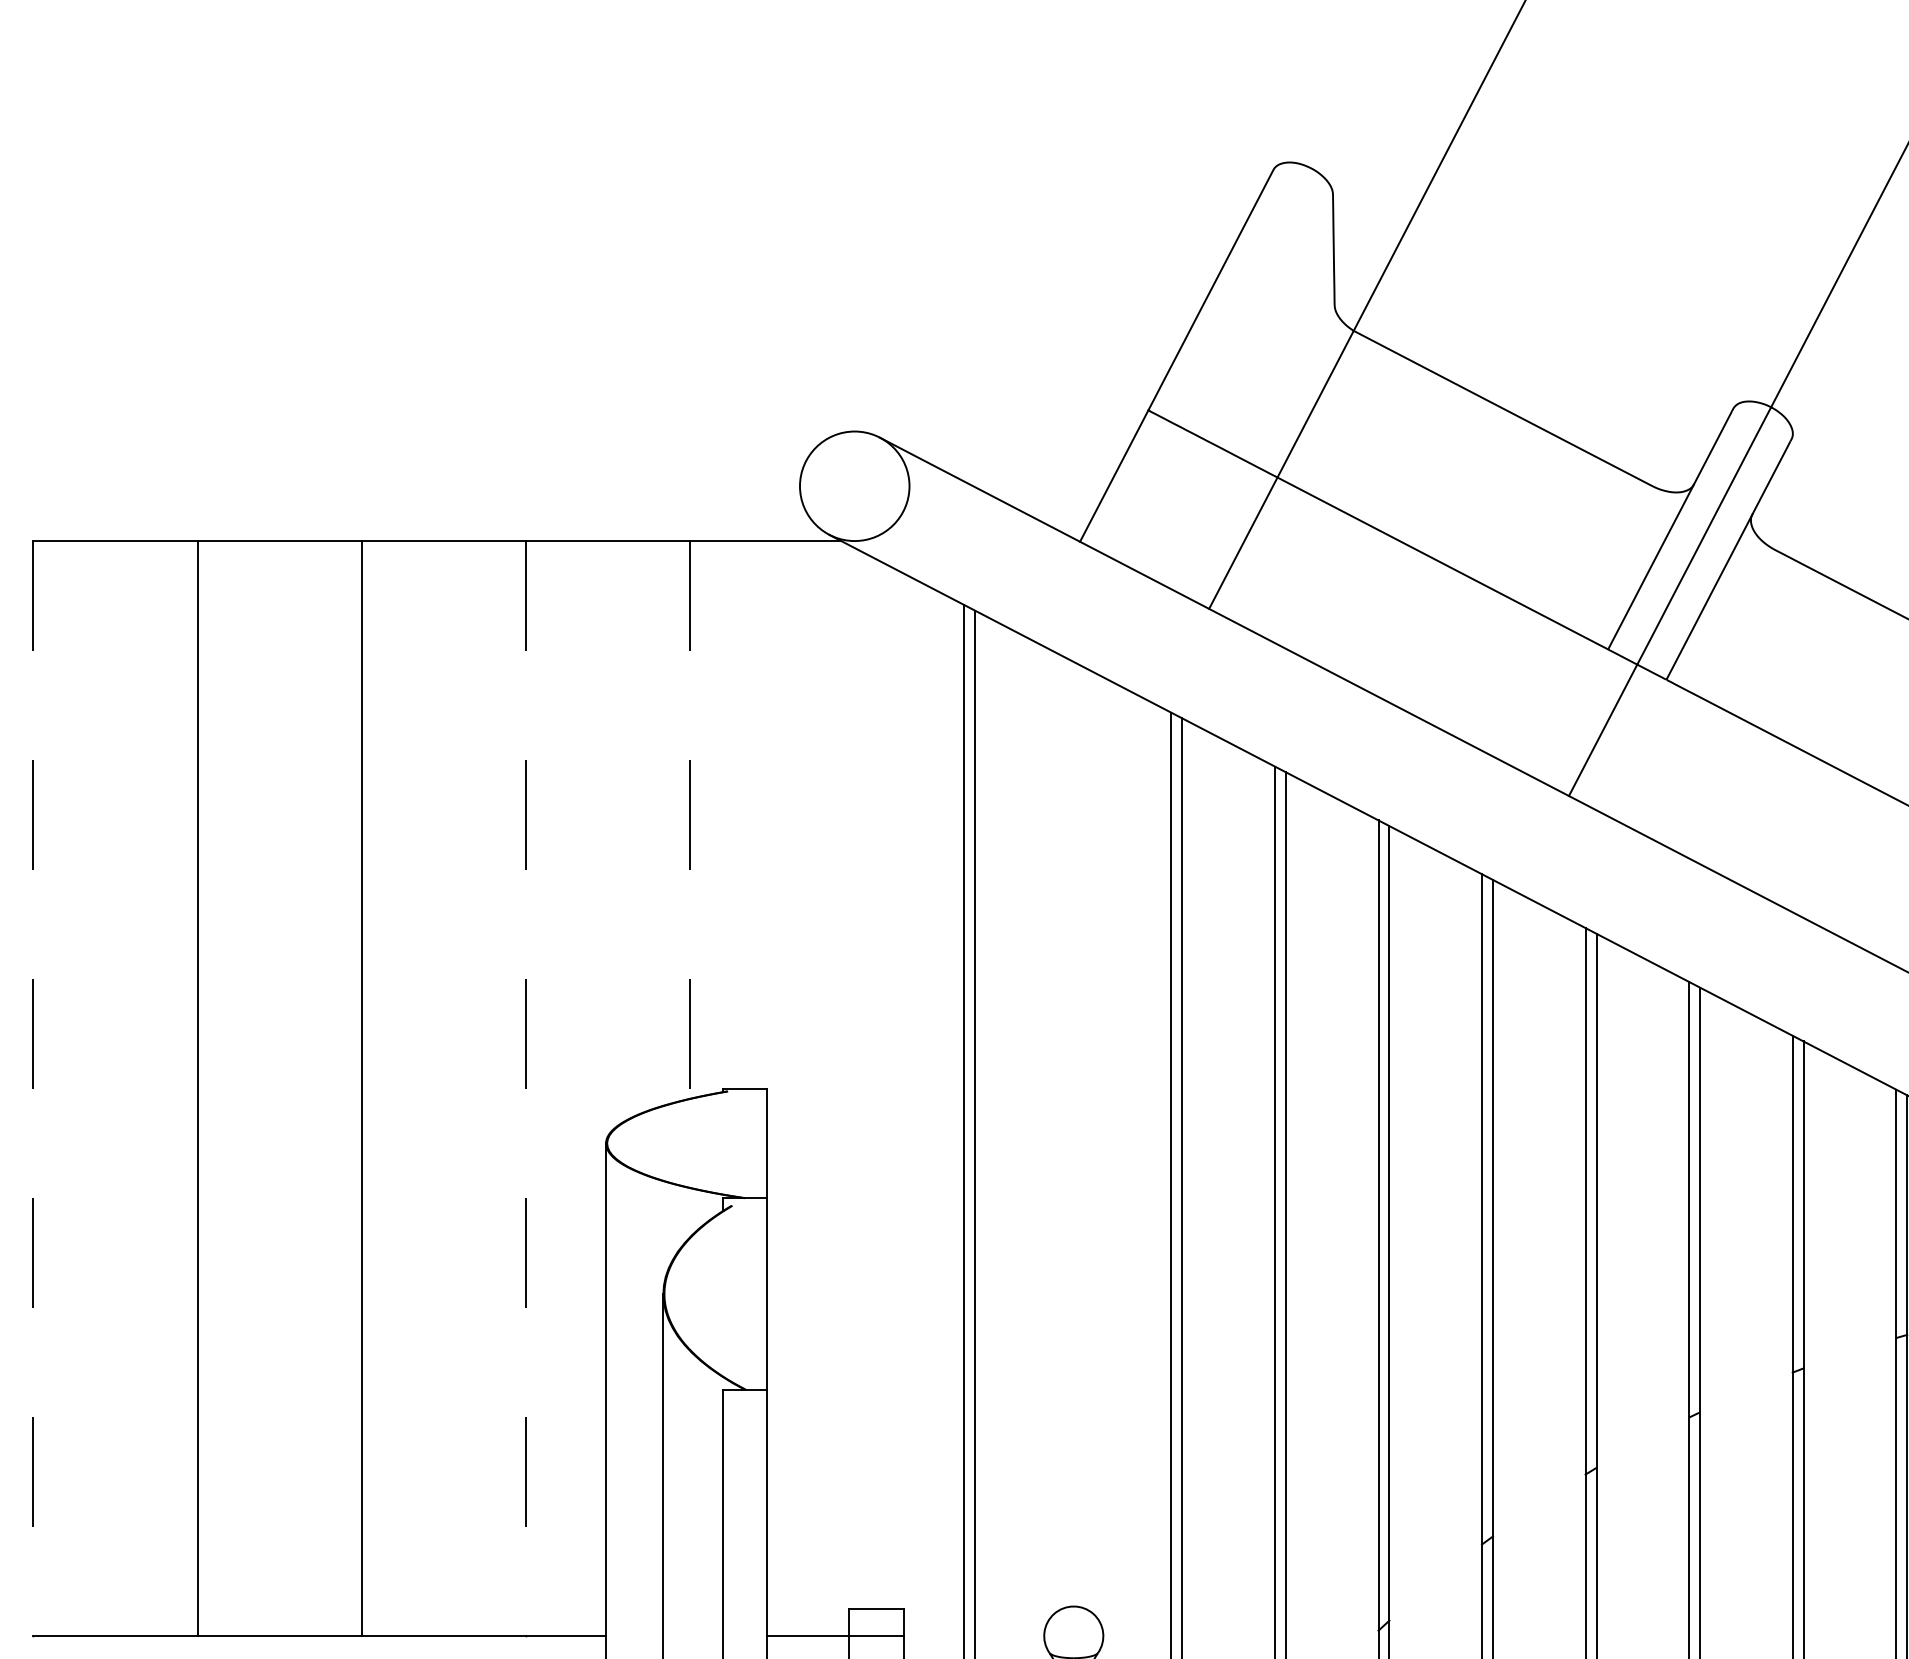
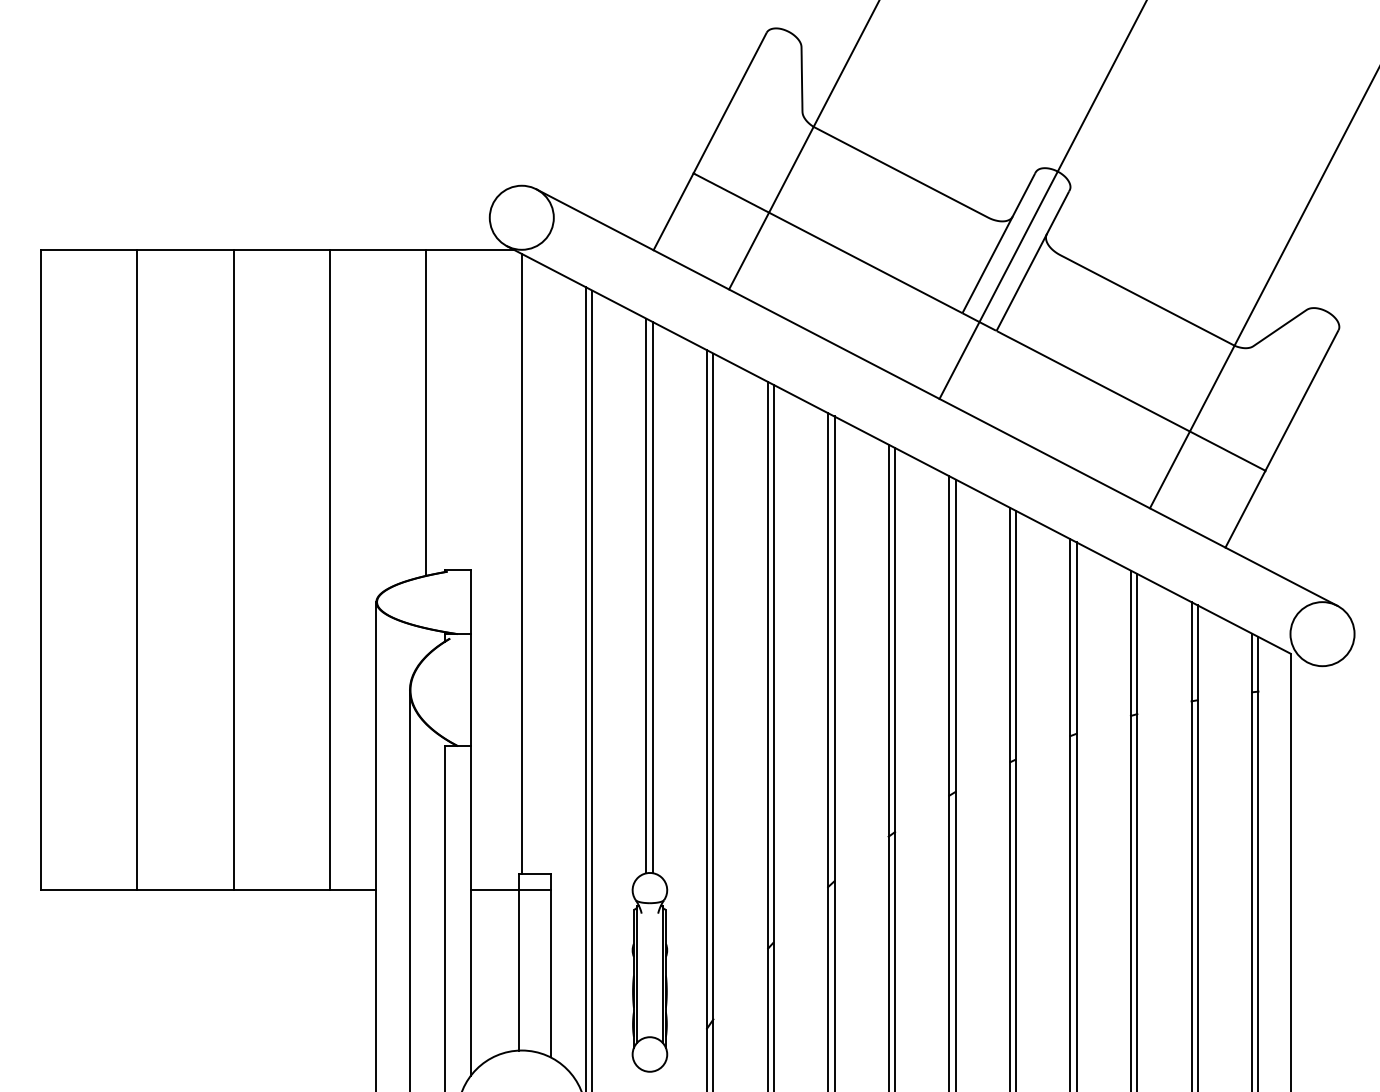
line: (690, 820) -> (425, 413), dashed -> solid
line: (854, 1077) -> (521, 563), added
line: (33, 1089) -> (41, 570), dashed -> solid
line: (525, 1089) -> (329, 570), dashed -> solid
line: (1067, 1132) -> (646, 595), added
line: (1078, 1135) -> (652, 597), added

